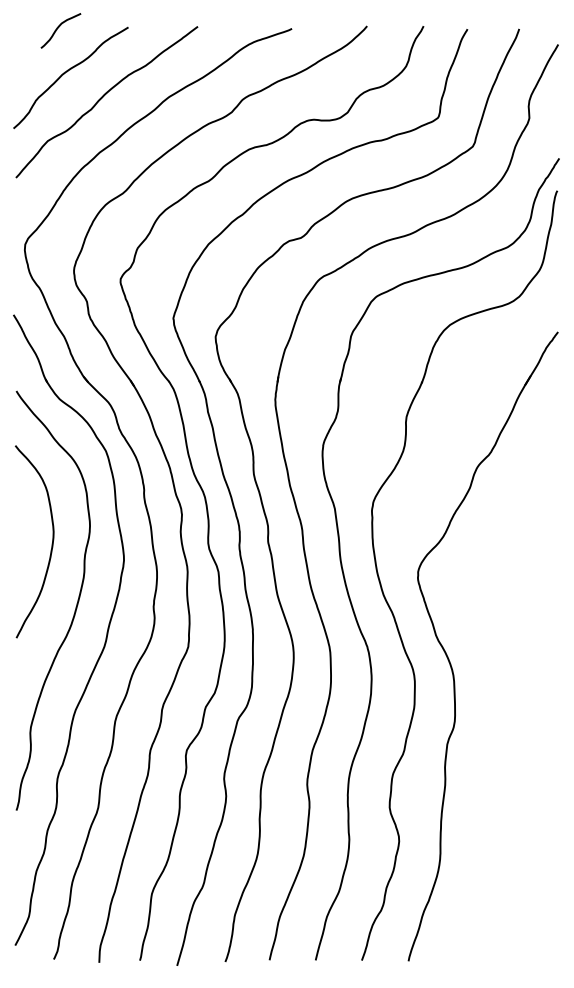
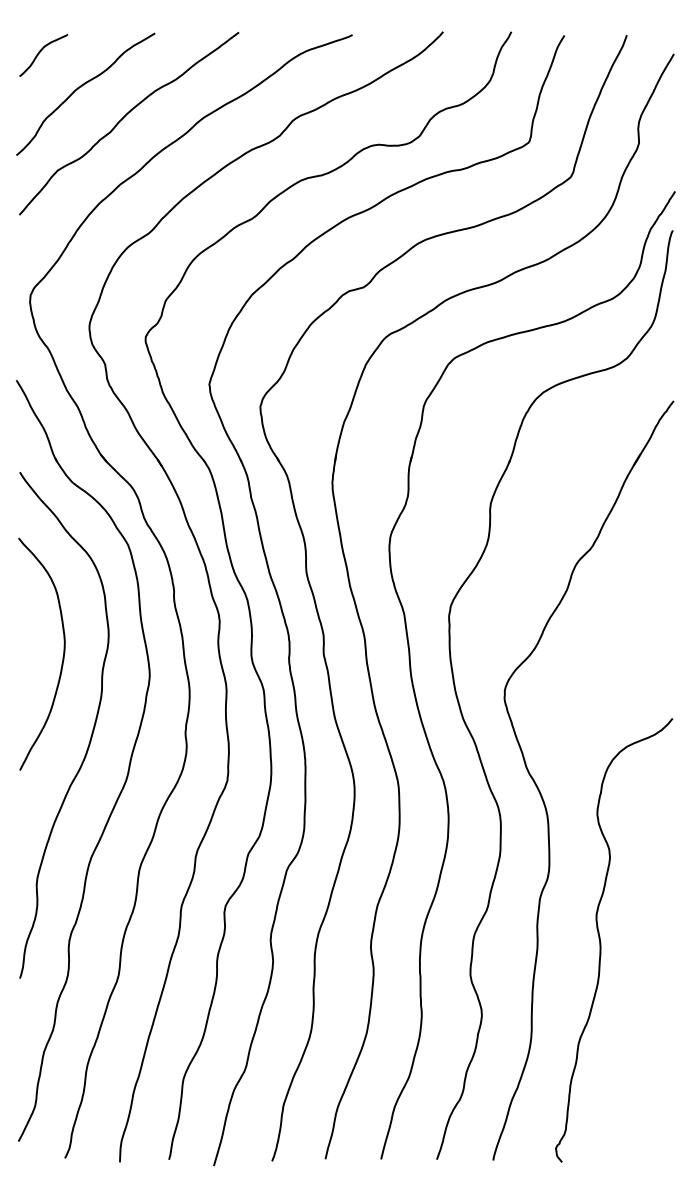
curve: (57, 30) -> (39, 54), moved
curve: (498, 780) -> (601, 942), added

